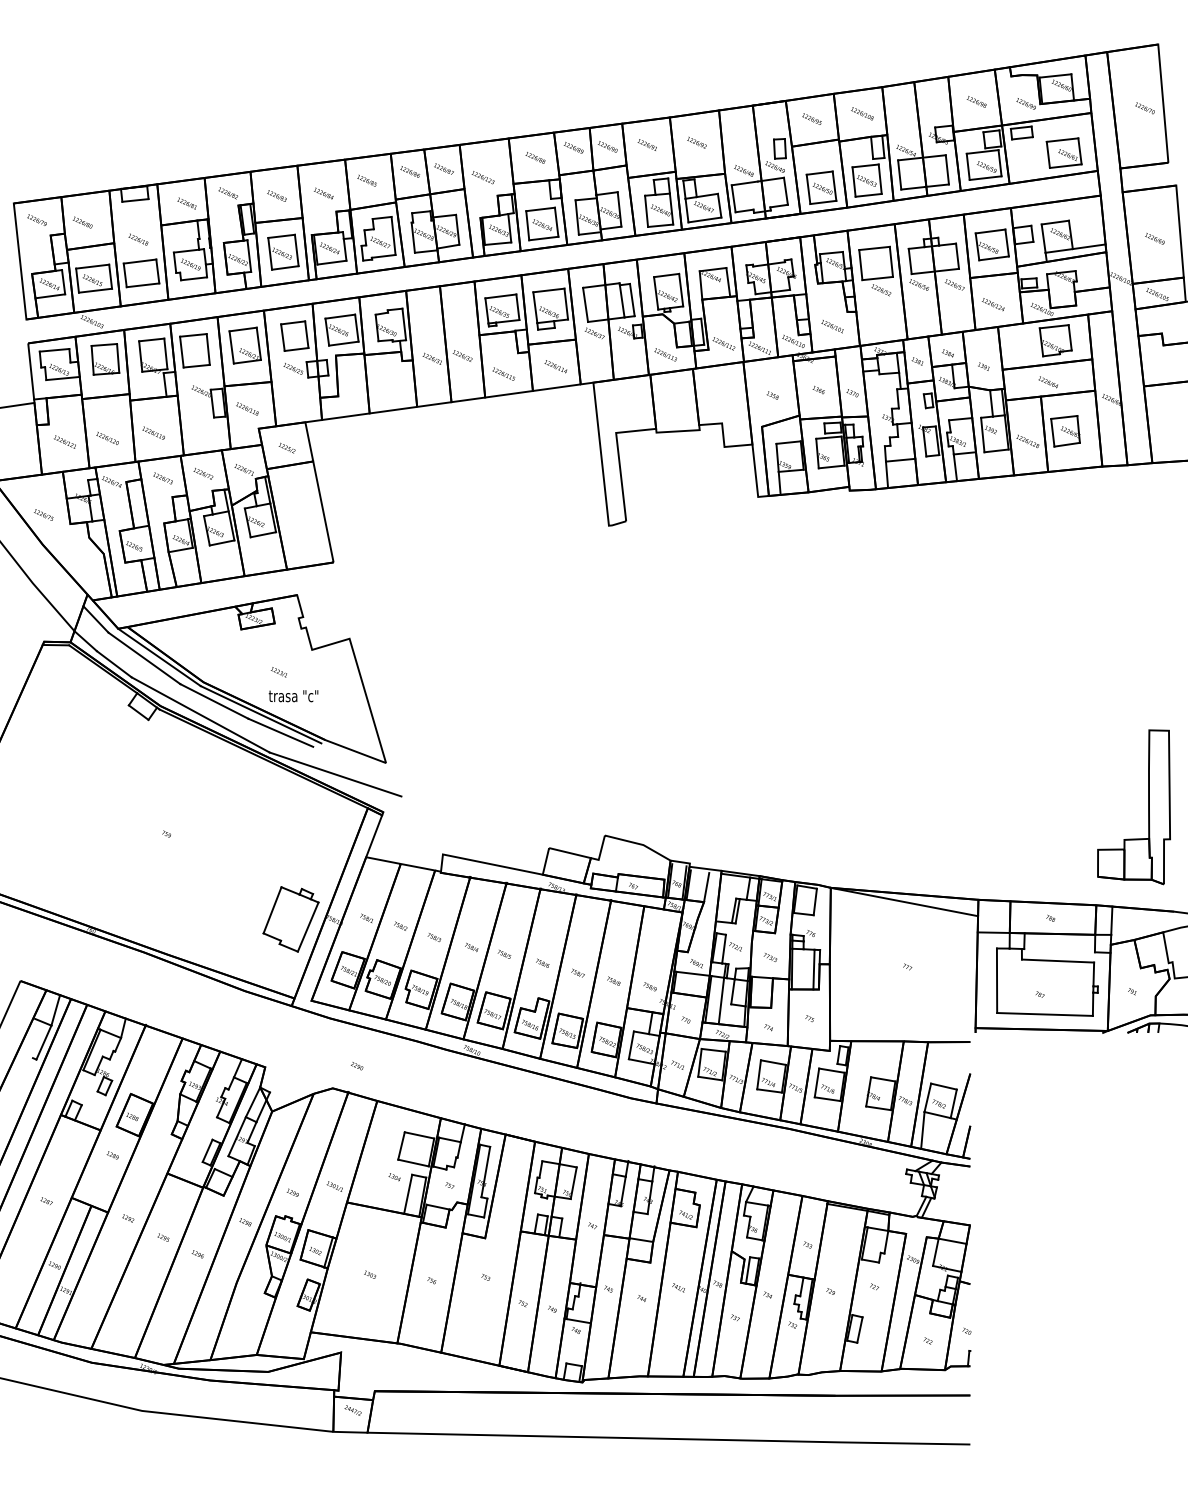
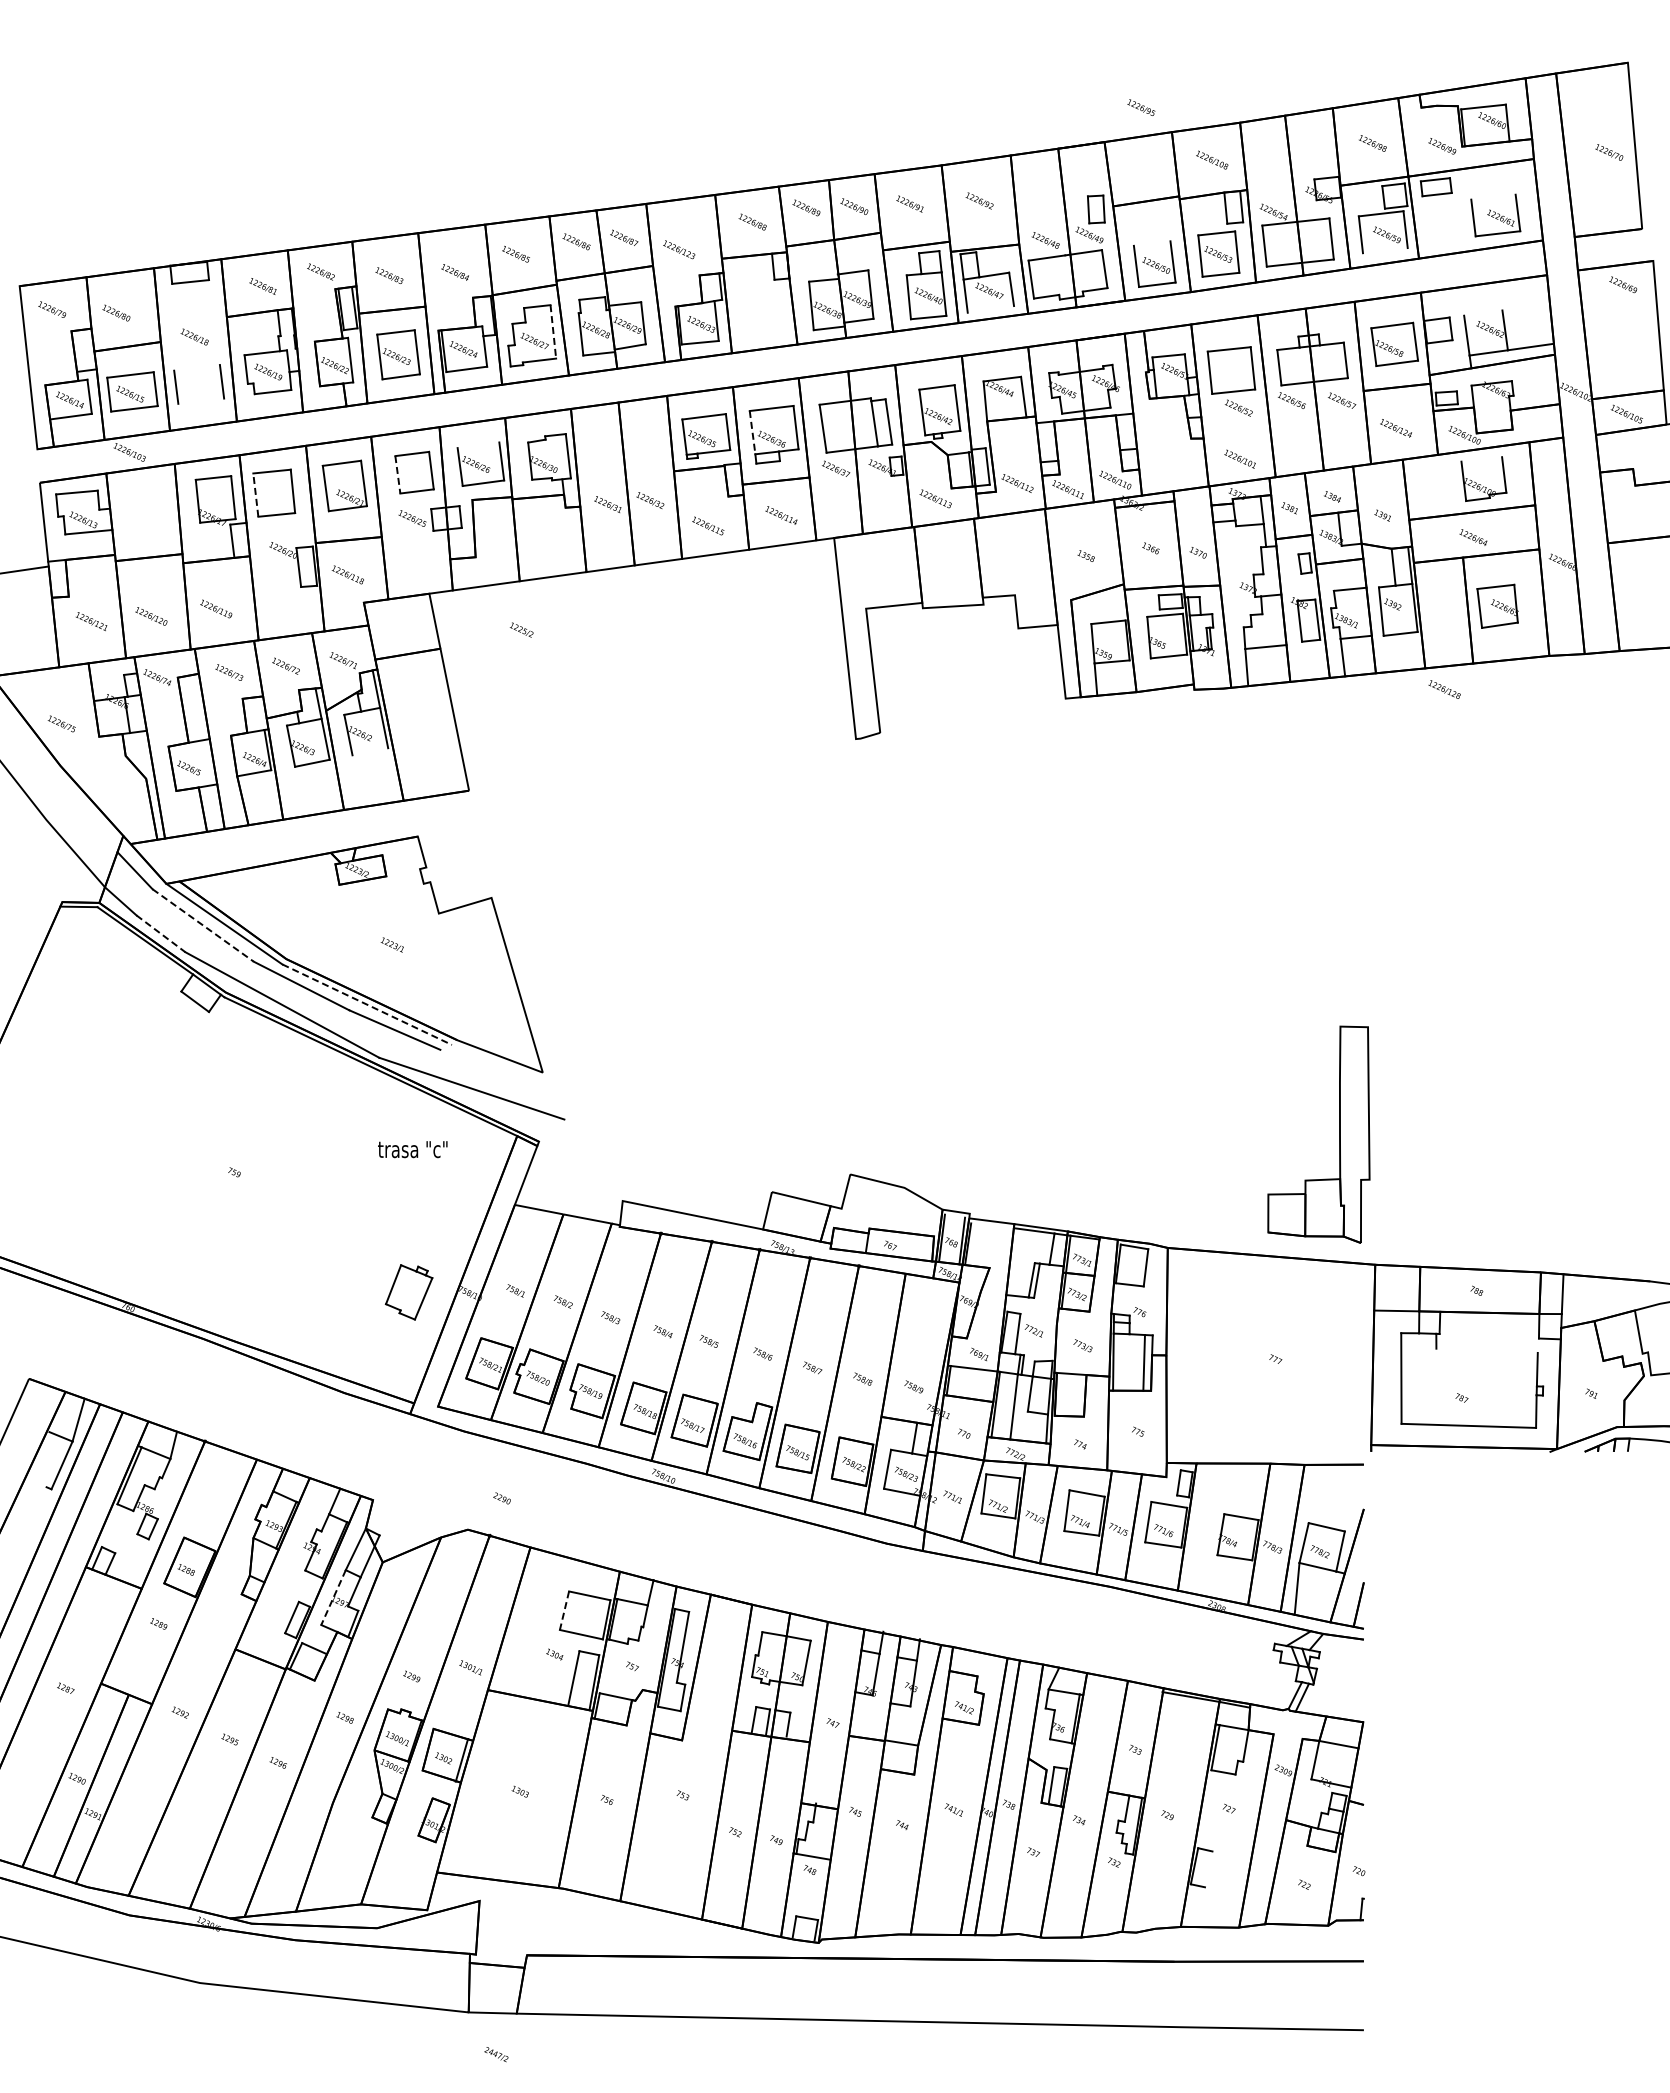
text: (812, 119) -> (1141, 107), moved
line: (1062, 139) -> (1493, 196), removed
line: (819, 173) -> (1151, 243), removed
line: (985, 178) -> (1384, 250), removed
line: (704, 220) -> (990, 309), removed
line: (1055, 222) -> (1483, 312), removed
part: (541, 223) -> (761, 314), removed
line: (393, 235) -> (553, 331), solid -> dashed
text: (1155, 238) -> (1623, 284), moved
line: (139, 261) -> (196, 367), removed
line: (143, 284) -> (201, 400), removed
line: (535, 307) -> (752, 432), solid -> dashed
line: (340, 316) -> (478, 445), removed
text: (832, 326) -> (1239, 458), moved
line: (1054, 326) -> (1481, 459), removed
line: (282, 337) -> (397, 474), solid -> dashed
line: (181, 352) -> (255, 495), solid -> dashed
part: (105, 358) -> (148, 504), removed
text: (1027, 441) -> (1444, 689), moved
text: (286, 447) -> (521, 629), moved
line: (263, 534) -> (370, 751), removed
line: (144, 658) -> (203, 925), solid -> dashed
line: (114, 664) -> (160, 933), solid -> dashed
text: (293, 696) -> (412, 1149), moved
line: (261, 714) -> (367, 1004), solid -> dashed
part: (1148, 807) -> (1339, 1134), moved
line: (706, 887) -> (992, 1247), removed
line: (903, 901) -> (1270, 1267), removed
part: (290, 919) -> (408, 1292), size x0.6
line: (1057, 960) -> (1486, 1350), removed
line: (237, 1137) -> (333, 1598), solid -> dashed
line: (401, 1145) -> (564, 1610), solid -> dashed
line: (859, 1330) -> (1208, 1869), removed
text: (353, 1410) -> (496, 2054), moved

